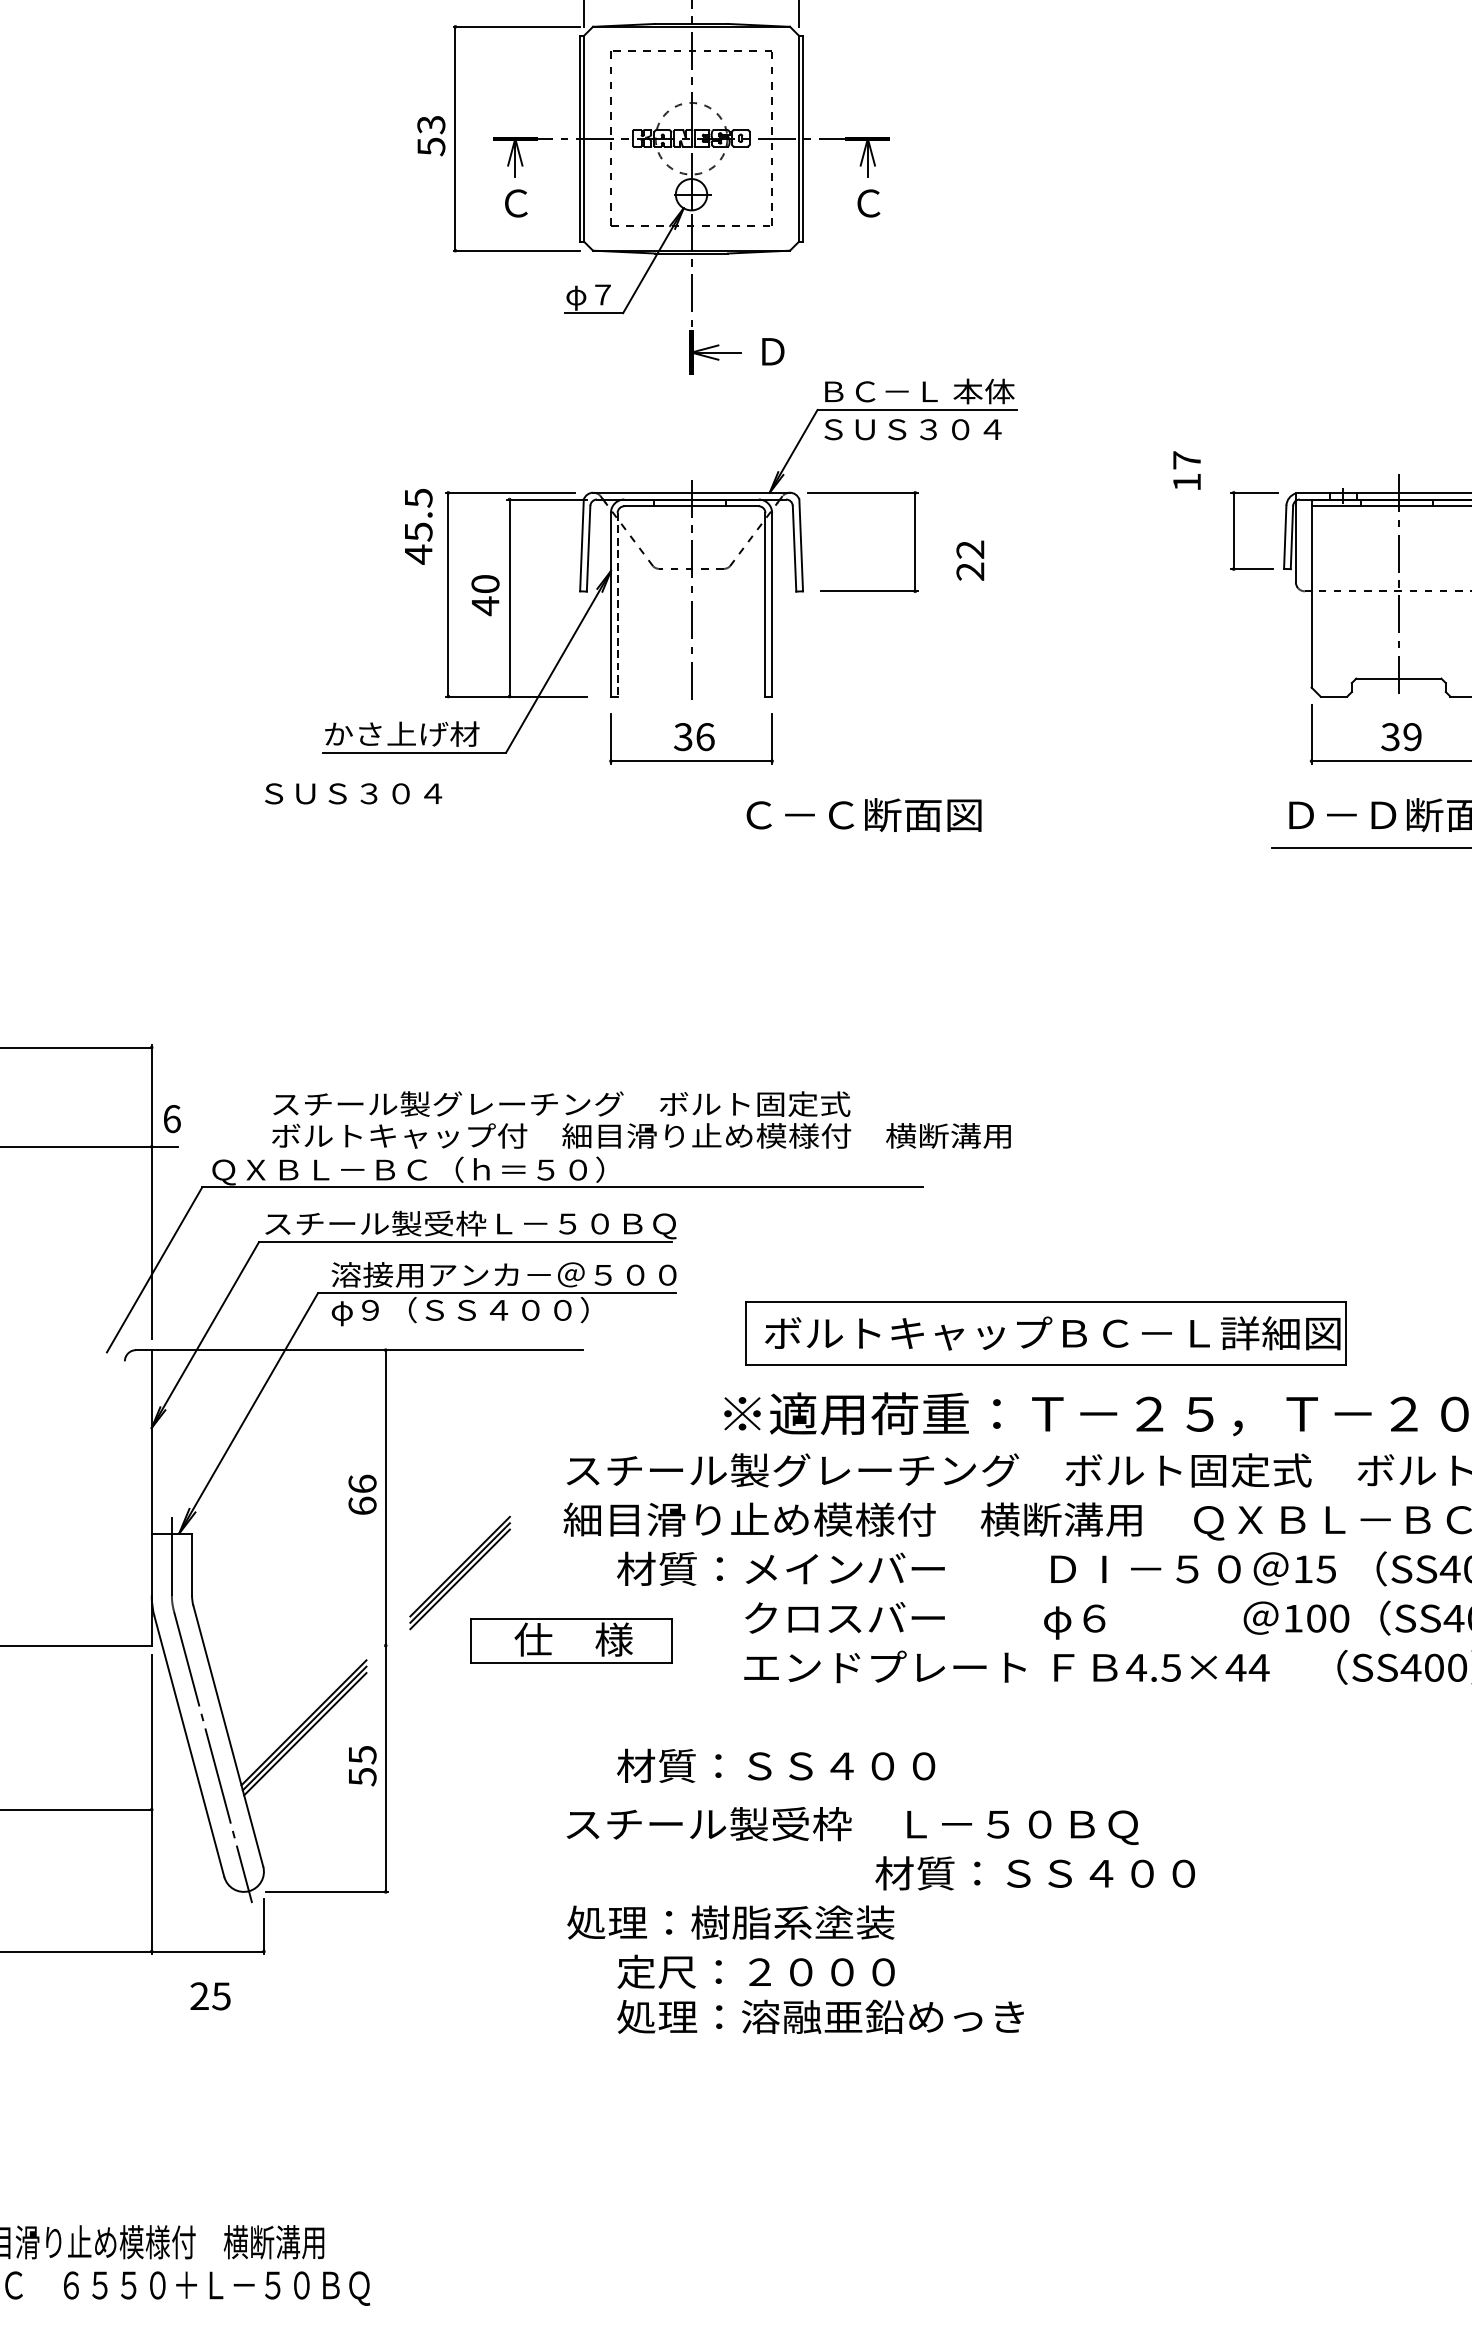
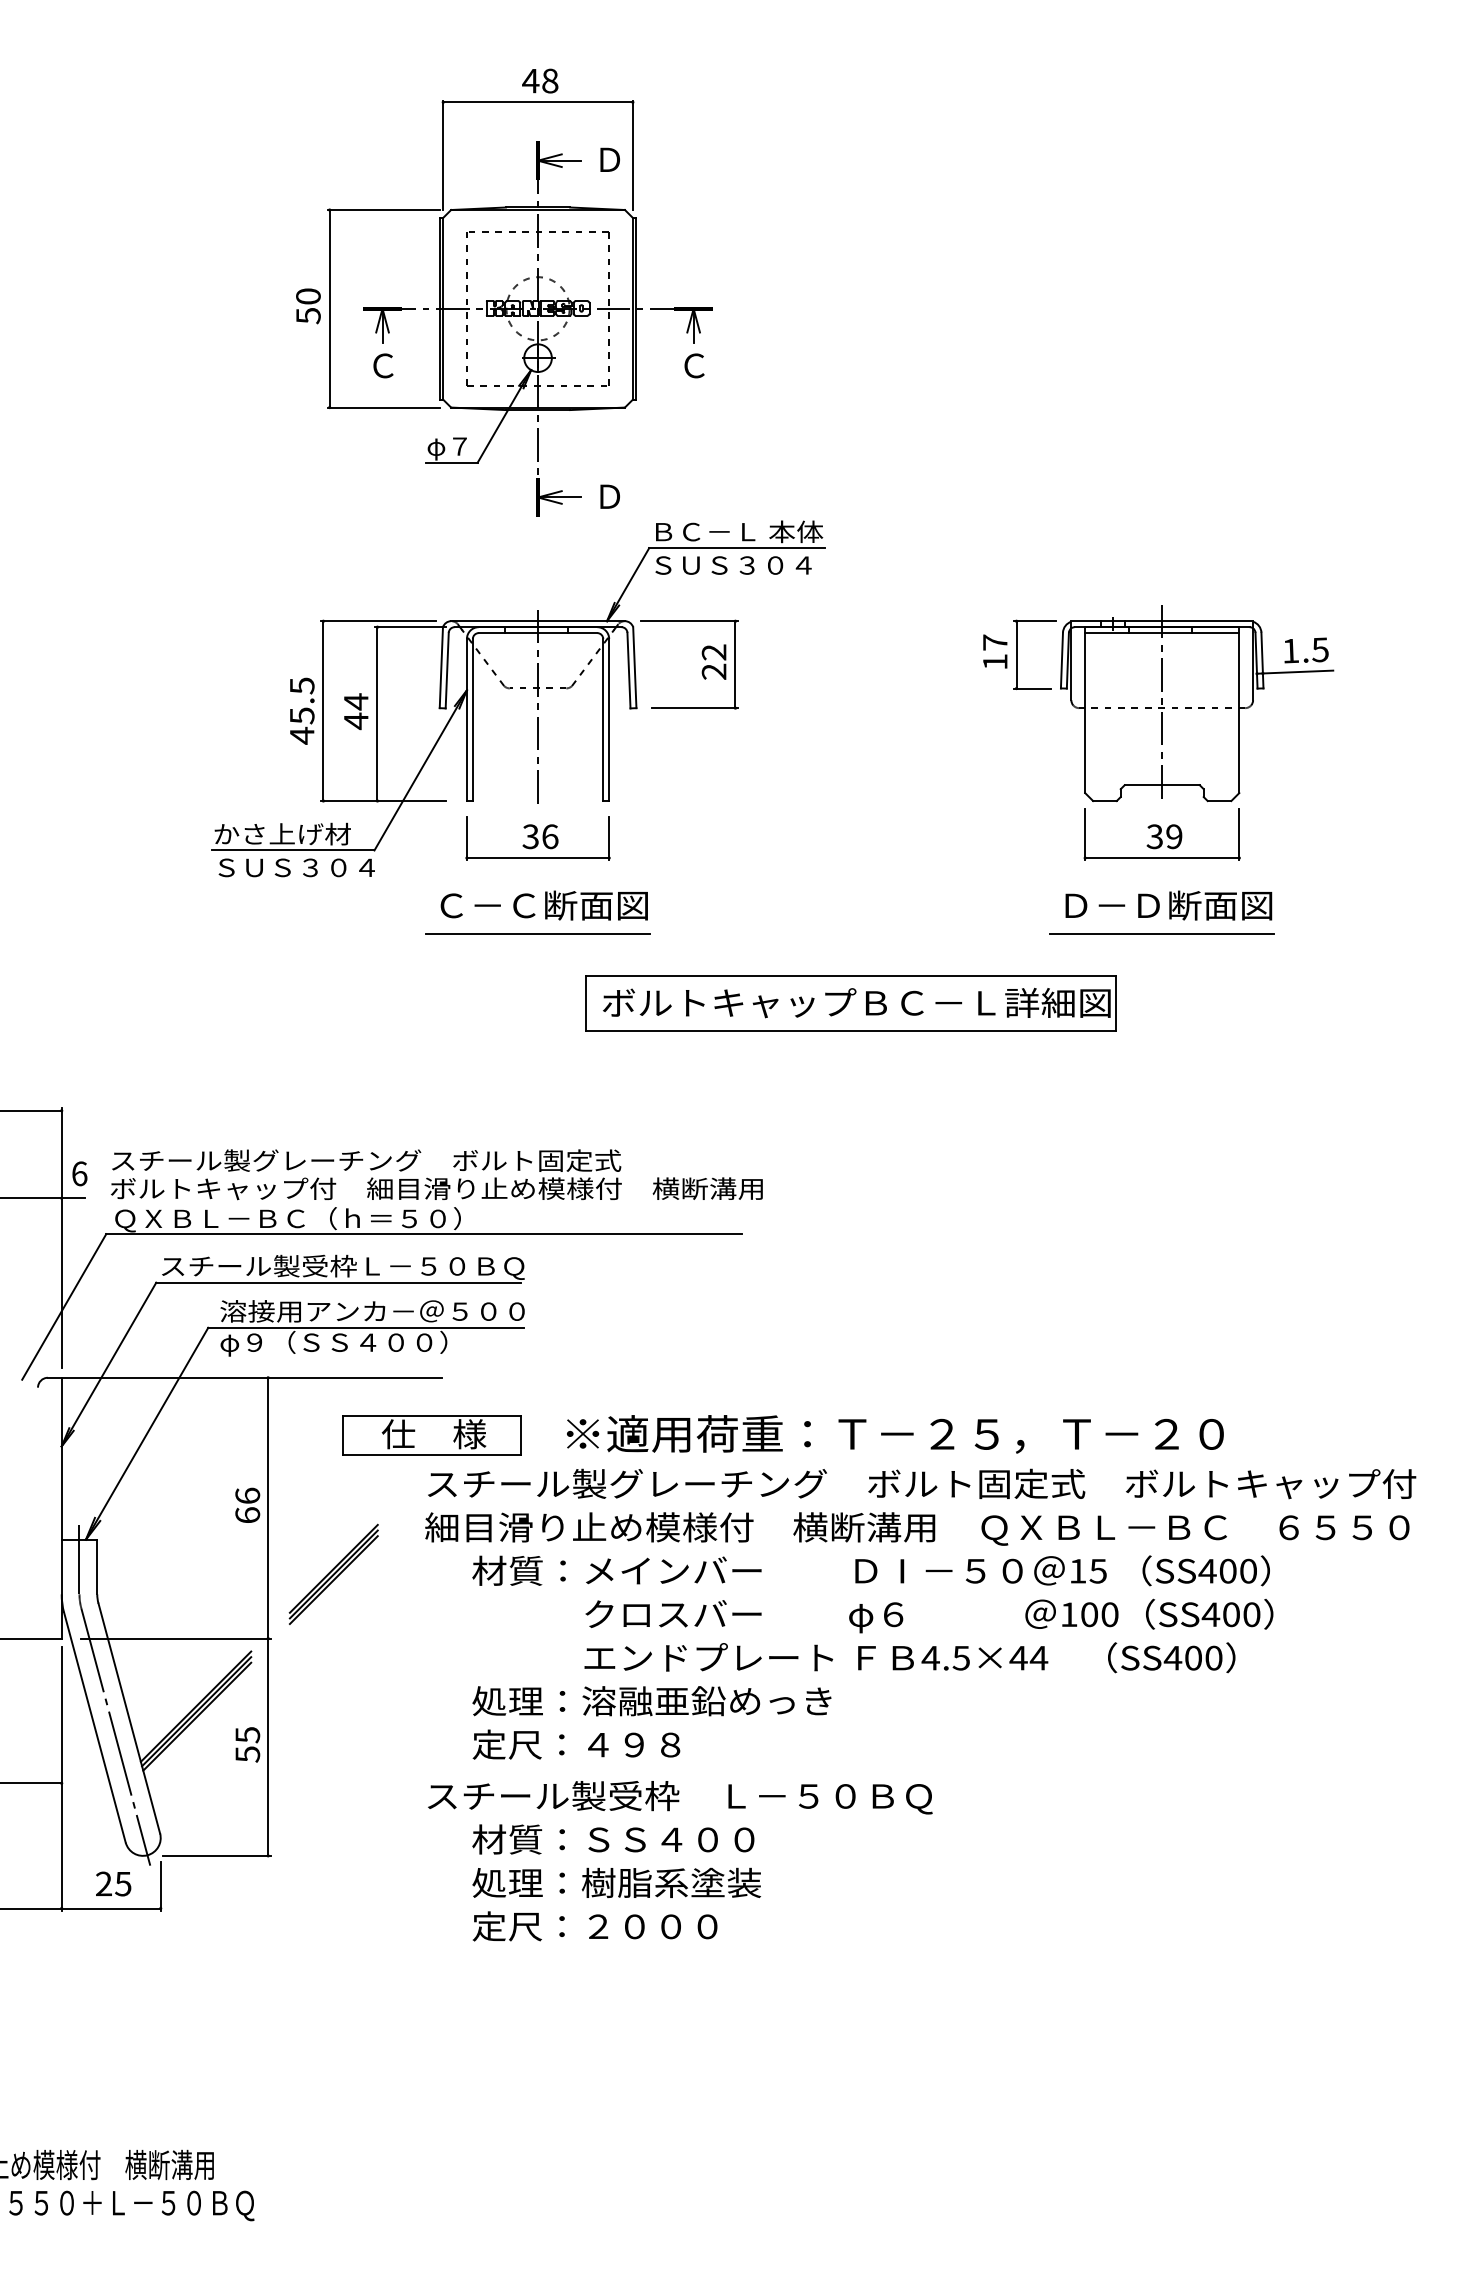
text: (431, 124) -> (308, 296), 53 -> 50
text: (1187, 470) -> (995, 651), moved
text: (418, 525) -> (302, 710), moved
text: (969, 559) -> (713, 661), moved
text: (484, 583) -> (355, 701), 40 -> 44
line: (617, 605) -> (472, 720), dashed -> solid
text: (353, 793) -> (296, 867), moved
text: (863, 814) -> (543, 905), moved
line: (690, 847) -> (537, 934), added
text: (641, 1119) -> (436, 1174), moved
part: (1045, 1333) -> (850, 1003), moved
part: (570, 1641) -> (431, 1435), moved
line: (280, 1645) -> (175, 1638), added
text: (775, 1765) -> (612, 1744), 材質：ＳＳ４００ -> 定尺：４９８
text: (1035, 1873) -> (613, 1839), moved
text: (730, 1922) -> (616, 1882), moved
text: (210, 1995) -> (113, 1883), moved
text: (820, 2017) -> (651, 1701), moved

